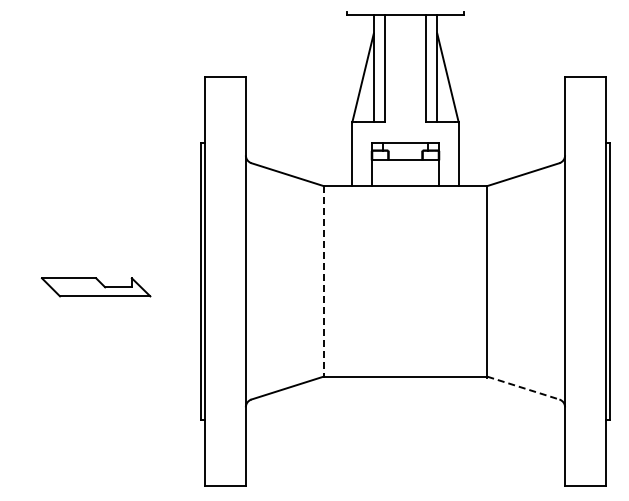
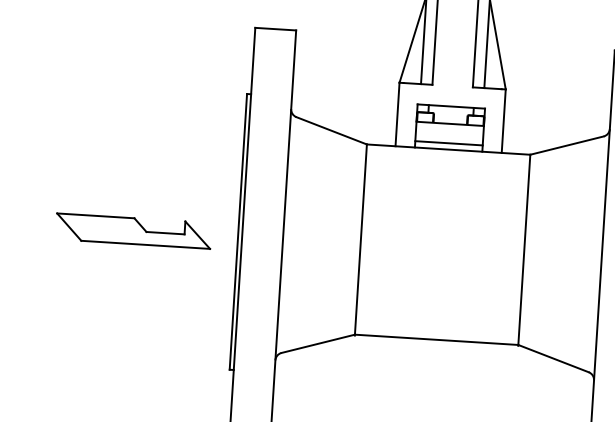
line: (405, 179) -> (449, 143), added
line: (323, 281) -> (360, 239), dashed -> solid
part: (95, 287) -> (132, 231), size x1.43
line: (523, 388) -> (553, 359), dashed -> solid

